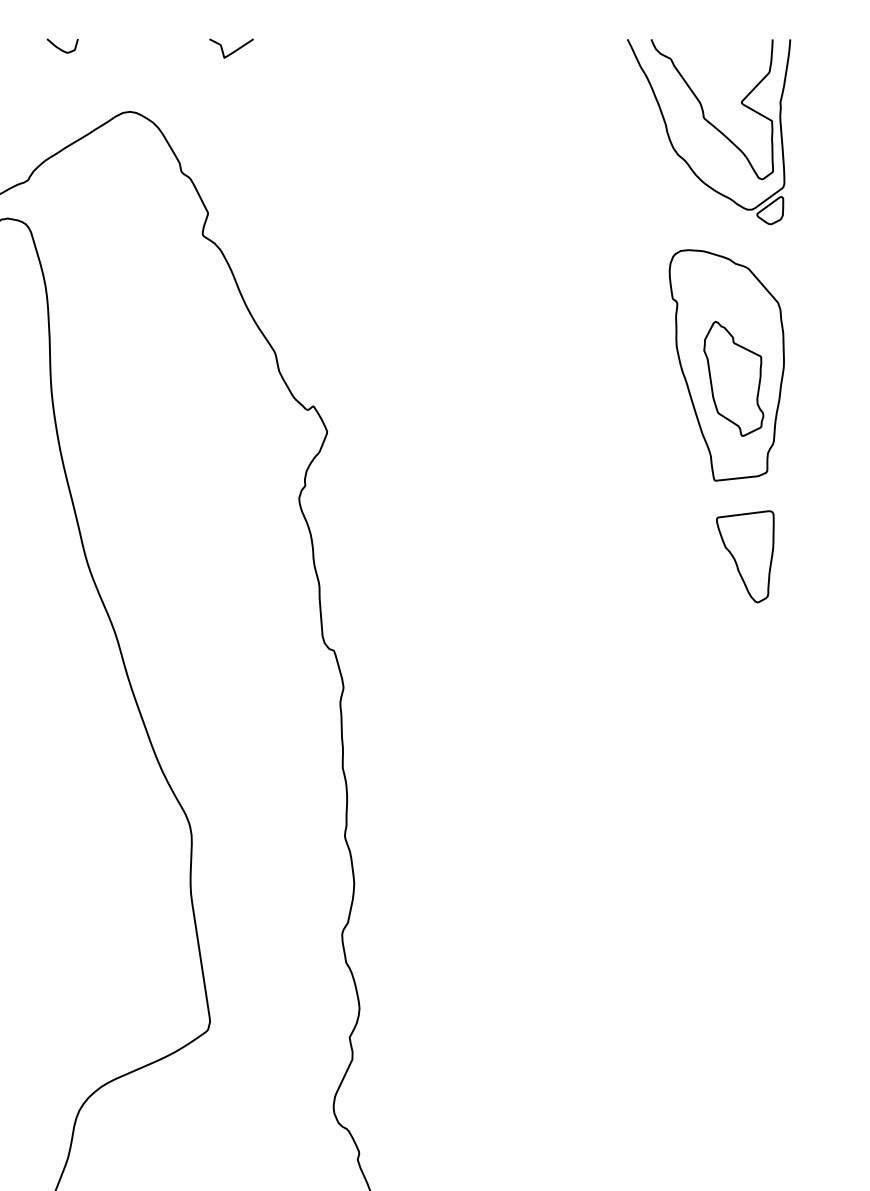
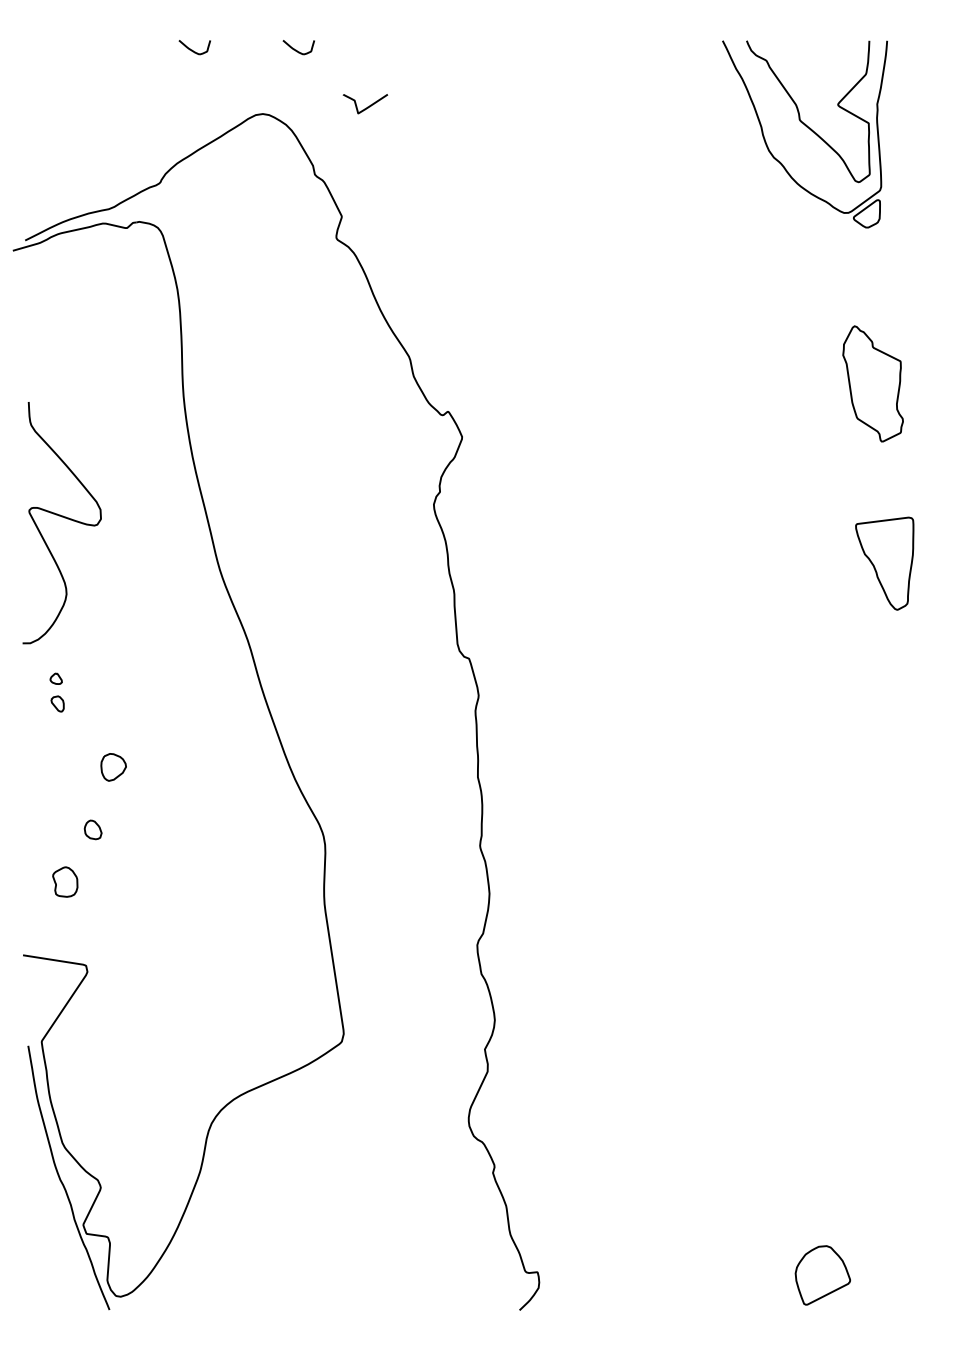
curve: (163, 47) -> (296, 49), added
curve: (233, 50) -> (367, 106), moved
part: (713, 127) -> (809, 129), moved
part: (726, 364) -> (865, 369), removed

